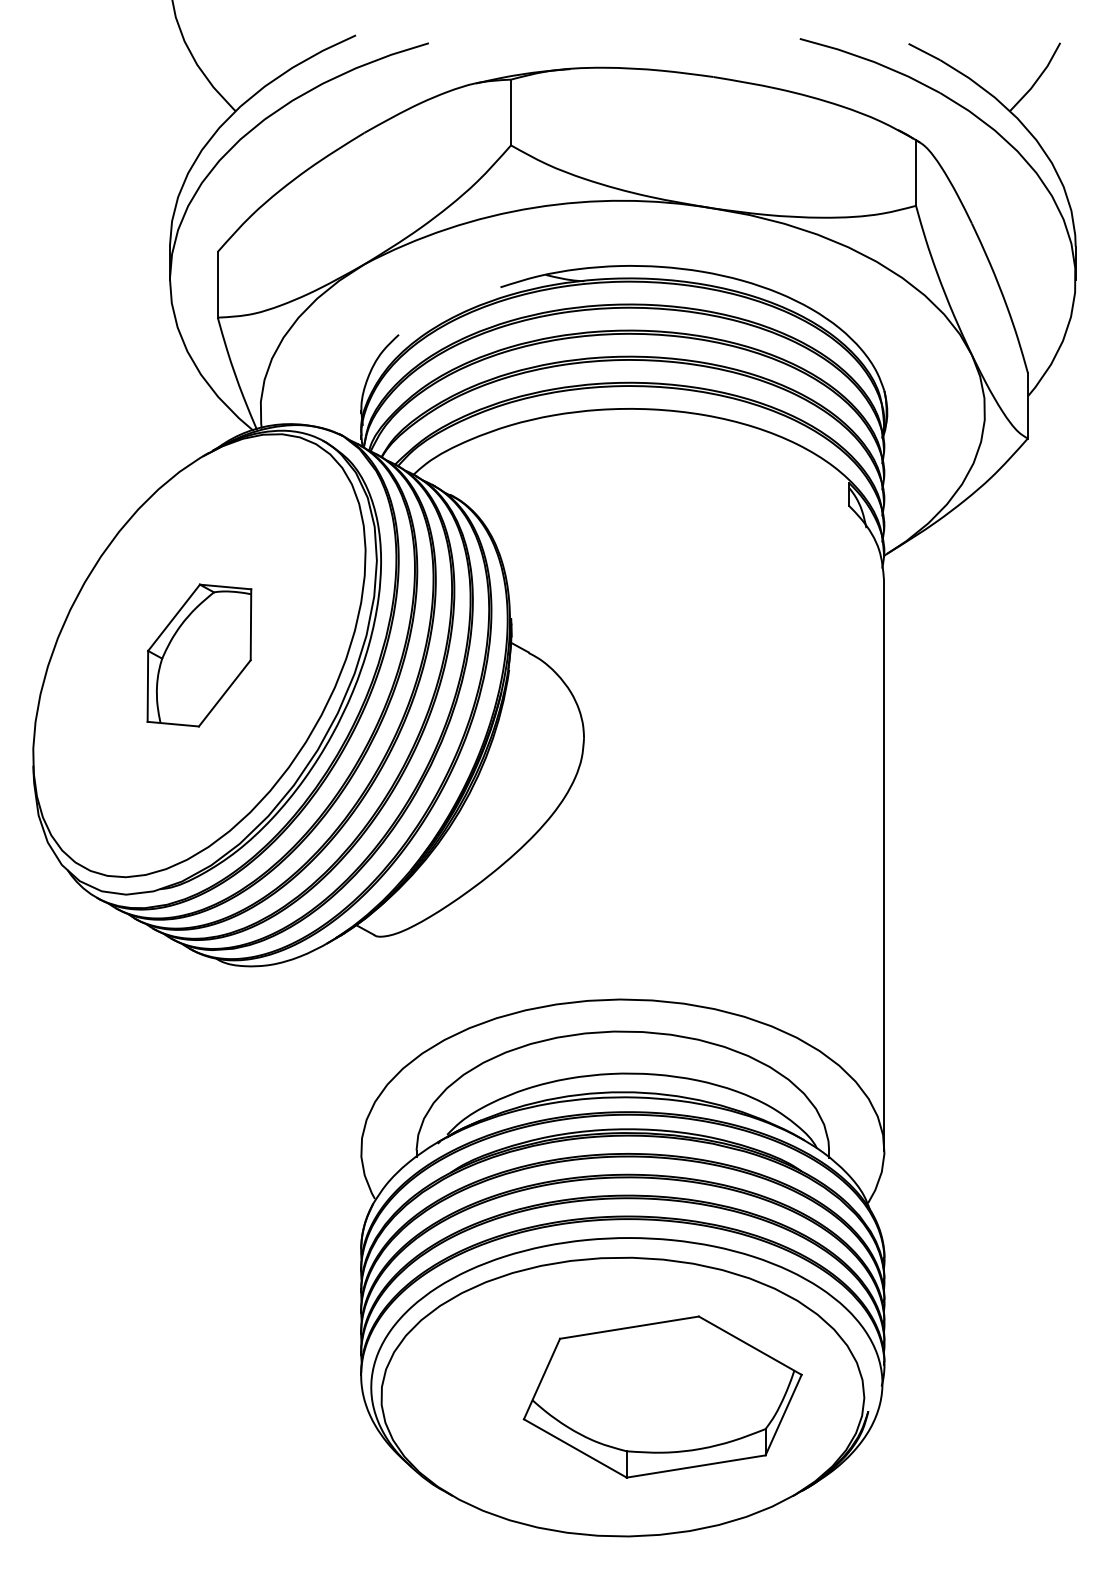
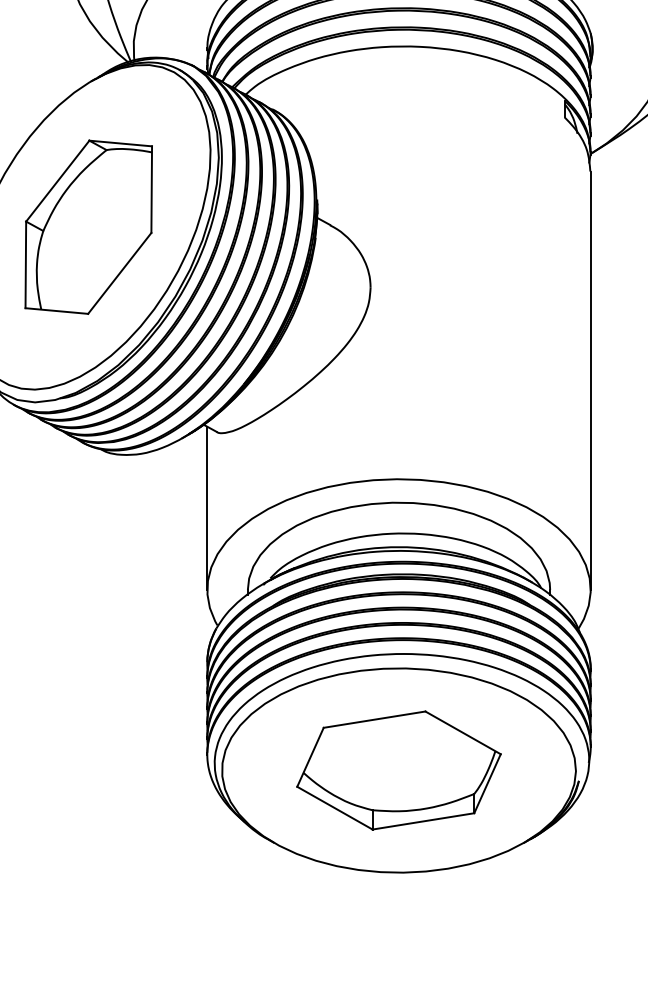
part: (199, 655) -> (88, 227), size x1.67
line: (361, 1038) -> (207, 507), added
part: (662, 1396) -> (398, 770), moved

